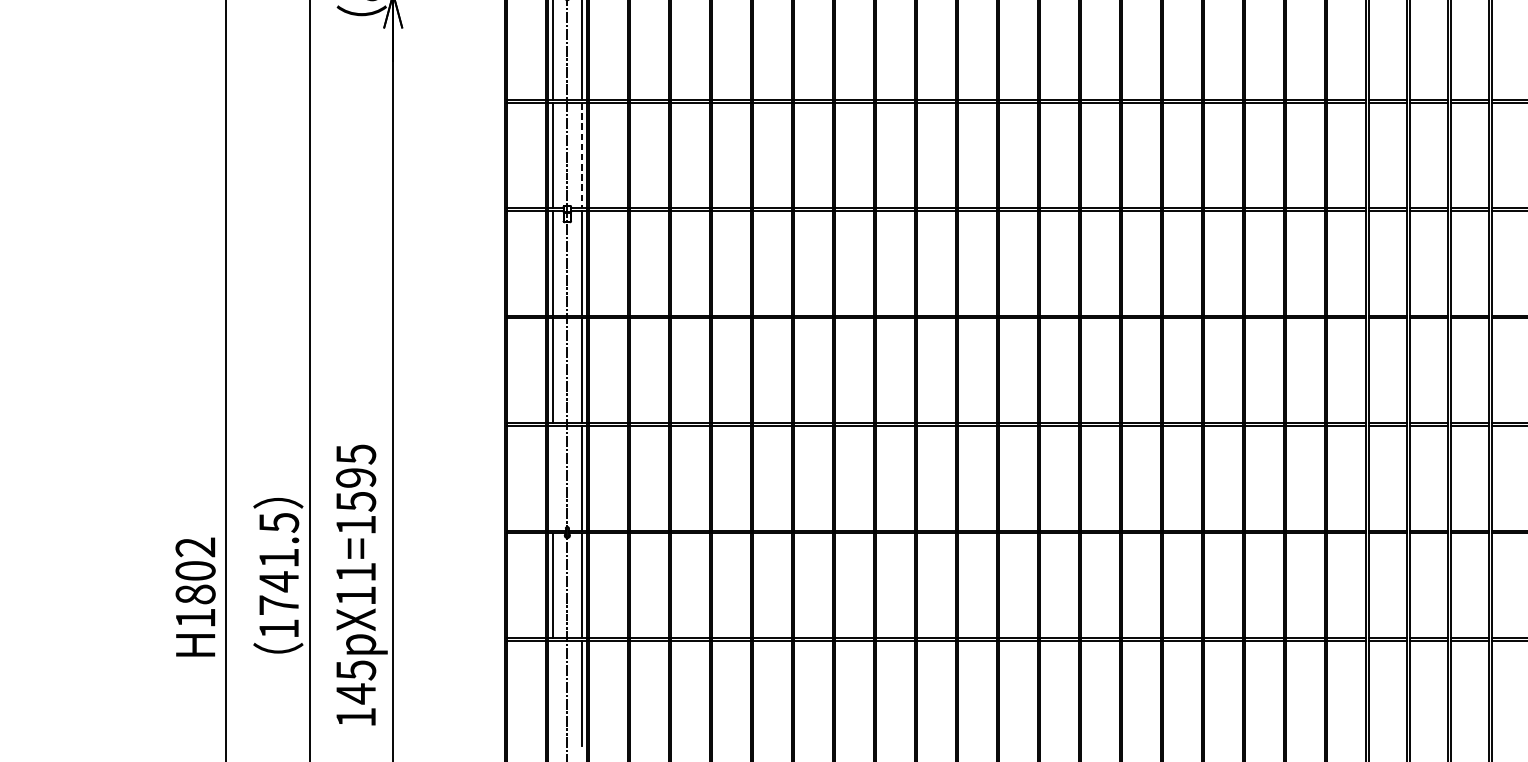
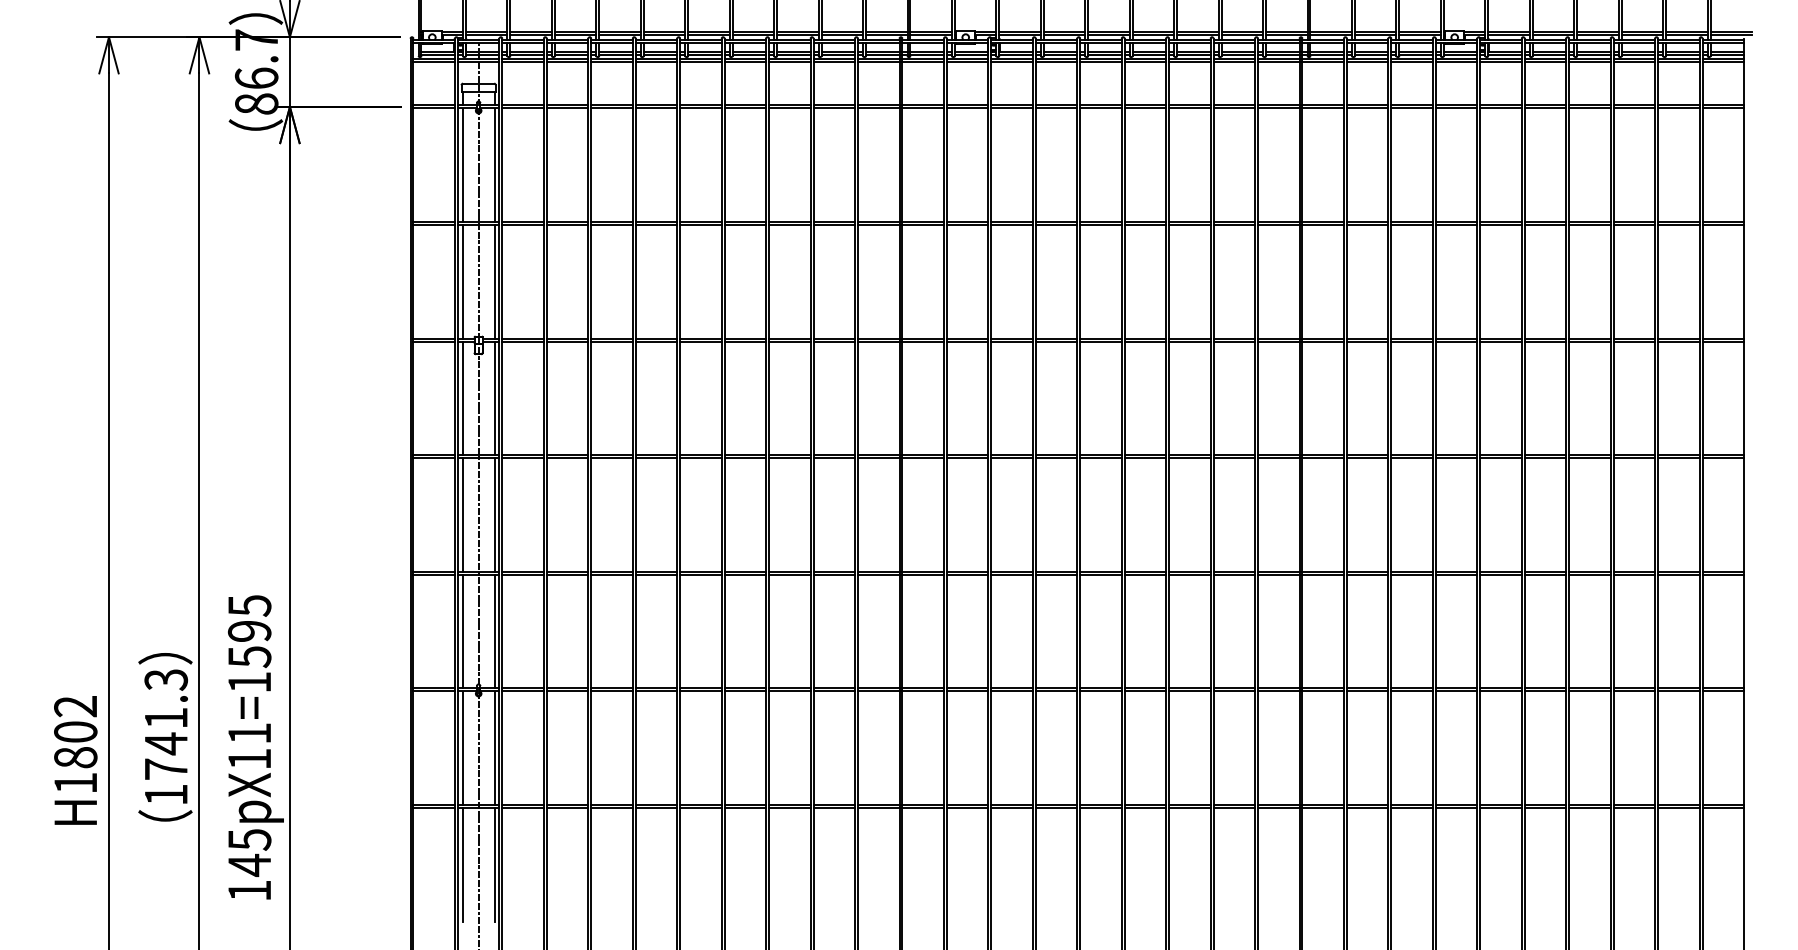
line: (581, 155) -> (494, 281), dashed -> solid
line: (552, 478) -> (462, 631), added
text: (278, 522) -> (165, 679), 1741.5 -> 1741.3
line: (552, 693) -> (462, 864), added

